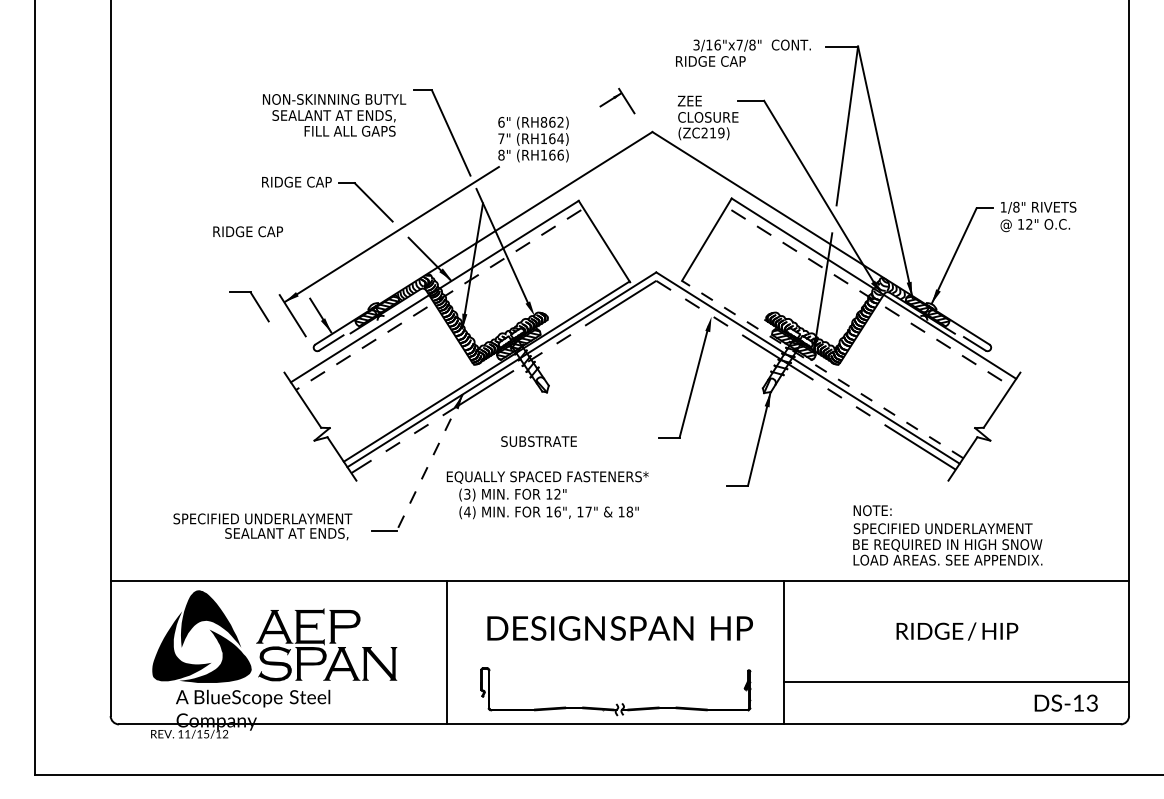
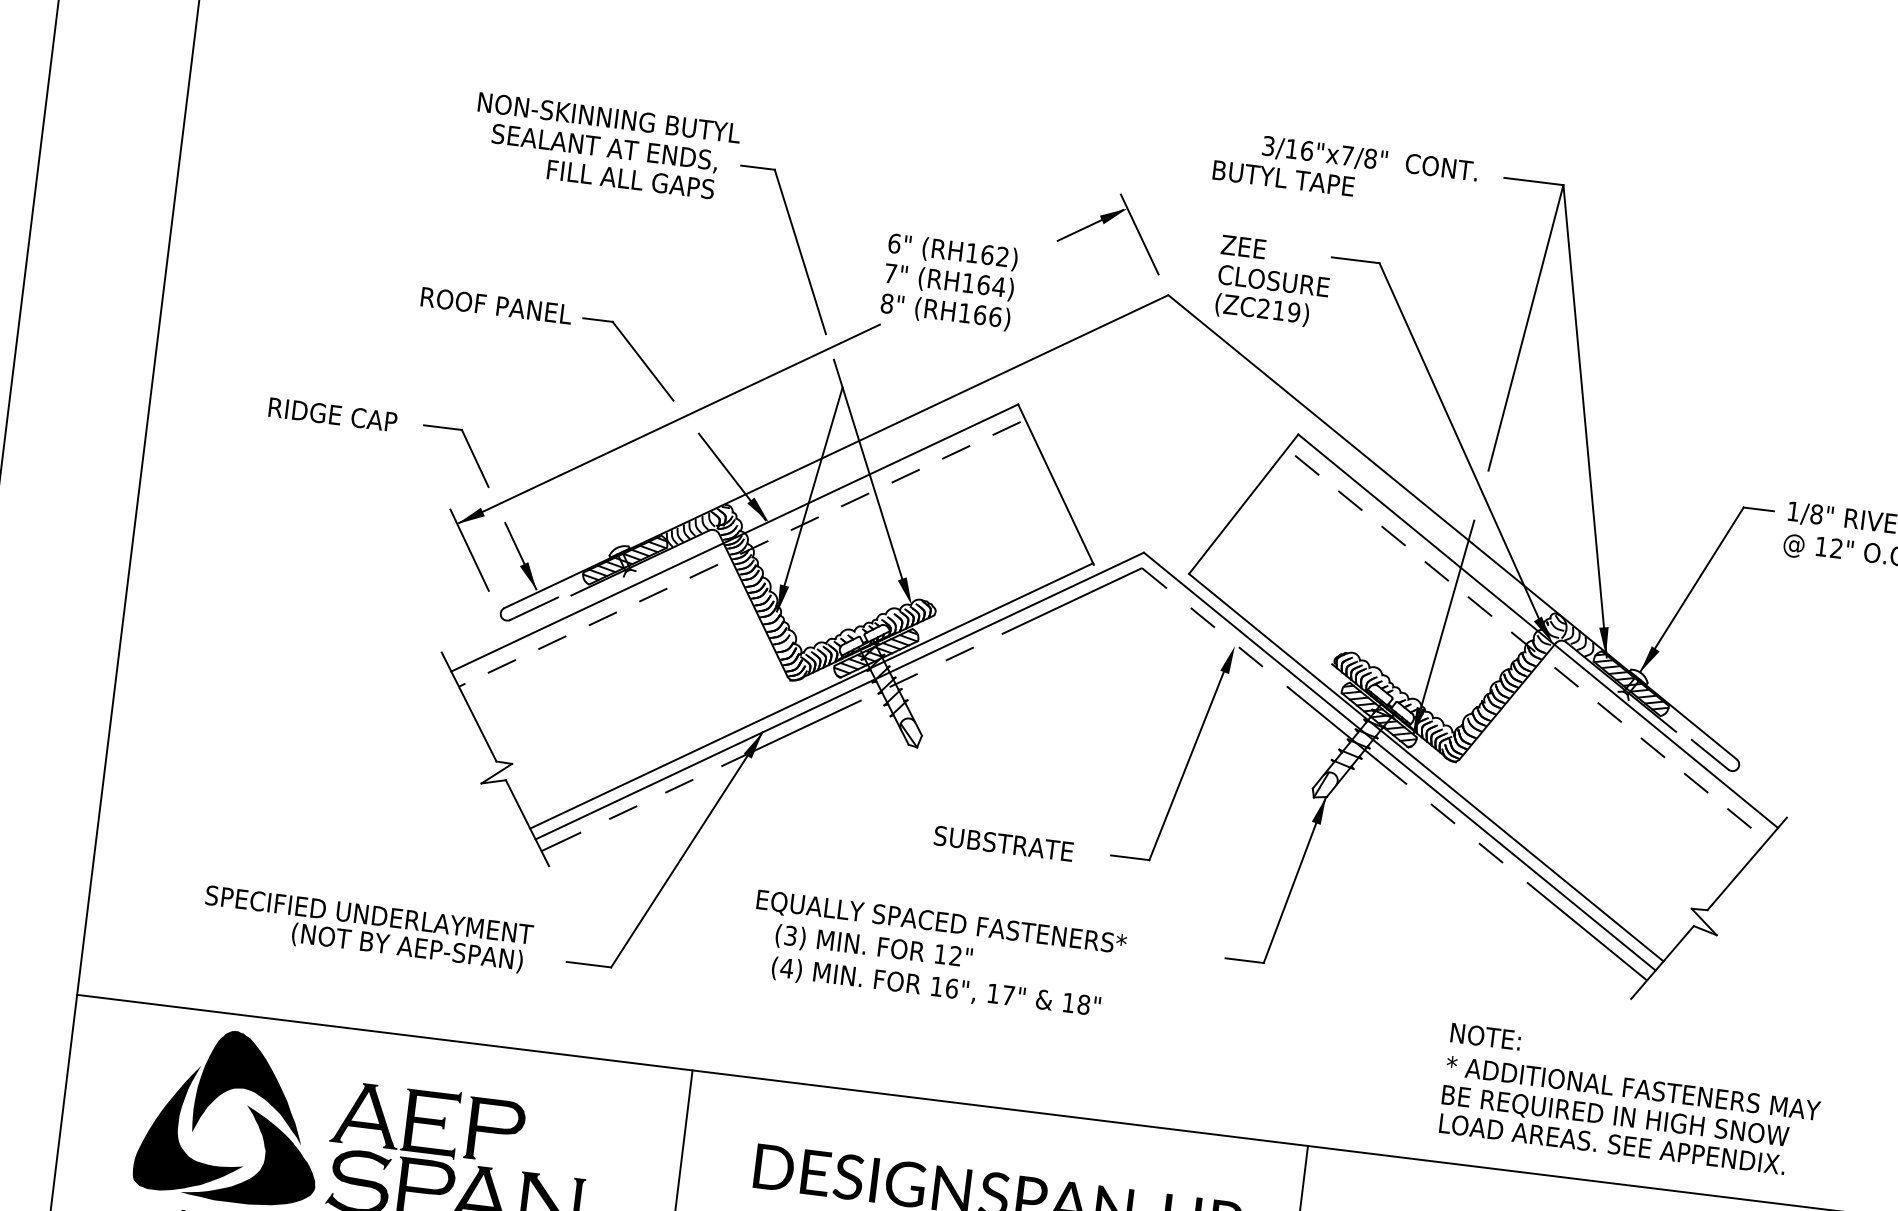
text: (706, 61) -> (1282, 178), RIDGE CAP -> BUTYL TAPE
part: (617, 100) -> (1111, 229), size x1.67
text: (334, 115) -> (605, 147), moved
text: (543, 122) -> (971, 253), (RH862) -> (RH162)
text: (291, 181) -> (497, 304), RIDGE CAP -> ROOF PANEL
text: (248, 231) -> (333, 414), moved
part: (255, 302) -> (468, 449), moved
line: (822, 369) -> (1425, 767), dashed -> solid
text: (538, 441) -> (1002, 843), moved
line: (429, 462) -> (686, 849), dashed -> solid
text: (547, 495) -> (937, 956), moved
text: (955, 528) -> (1633, 1087), SPECIFIED UNDERLAYMENT -> * ADDITIONAL FASTENERS MAY
text: (285, 533) -> (407, 946), SEALANT AT ENDS, -> (NOT BY AEP-SPAN)

